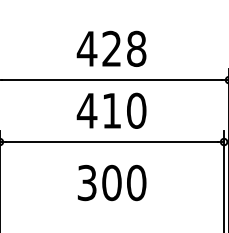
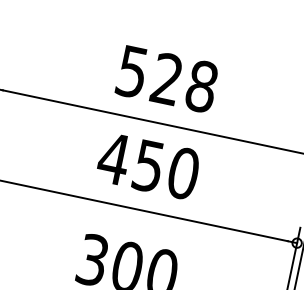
text: (86, 49) -> (131, 72), 428 -> 528
text: (111, 110) -> (148, 165), 410 -> 450

